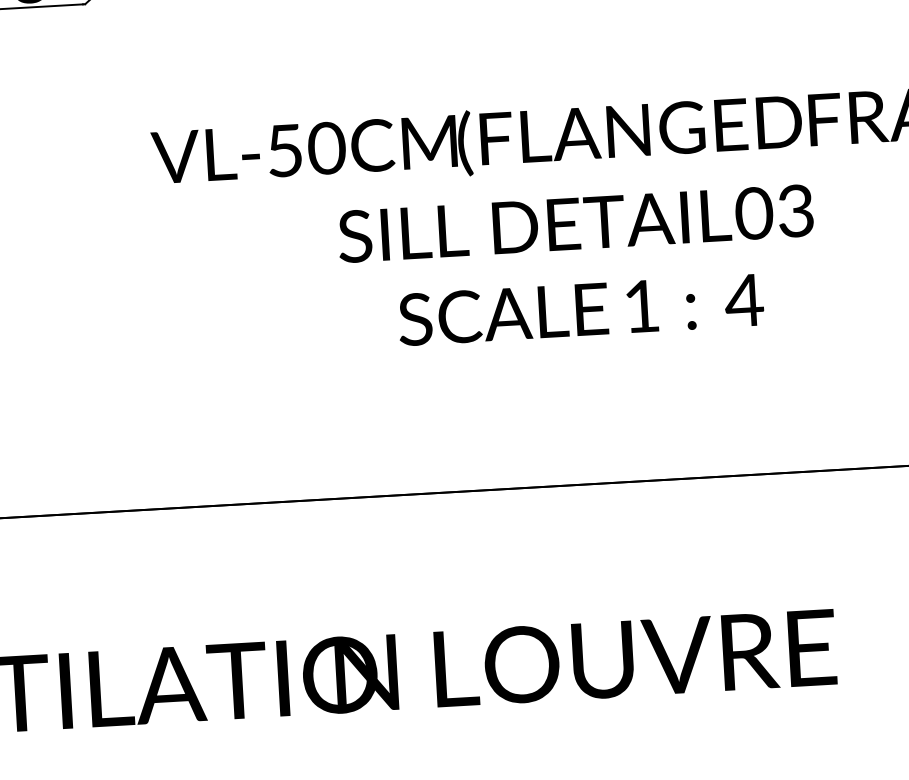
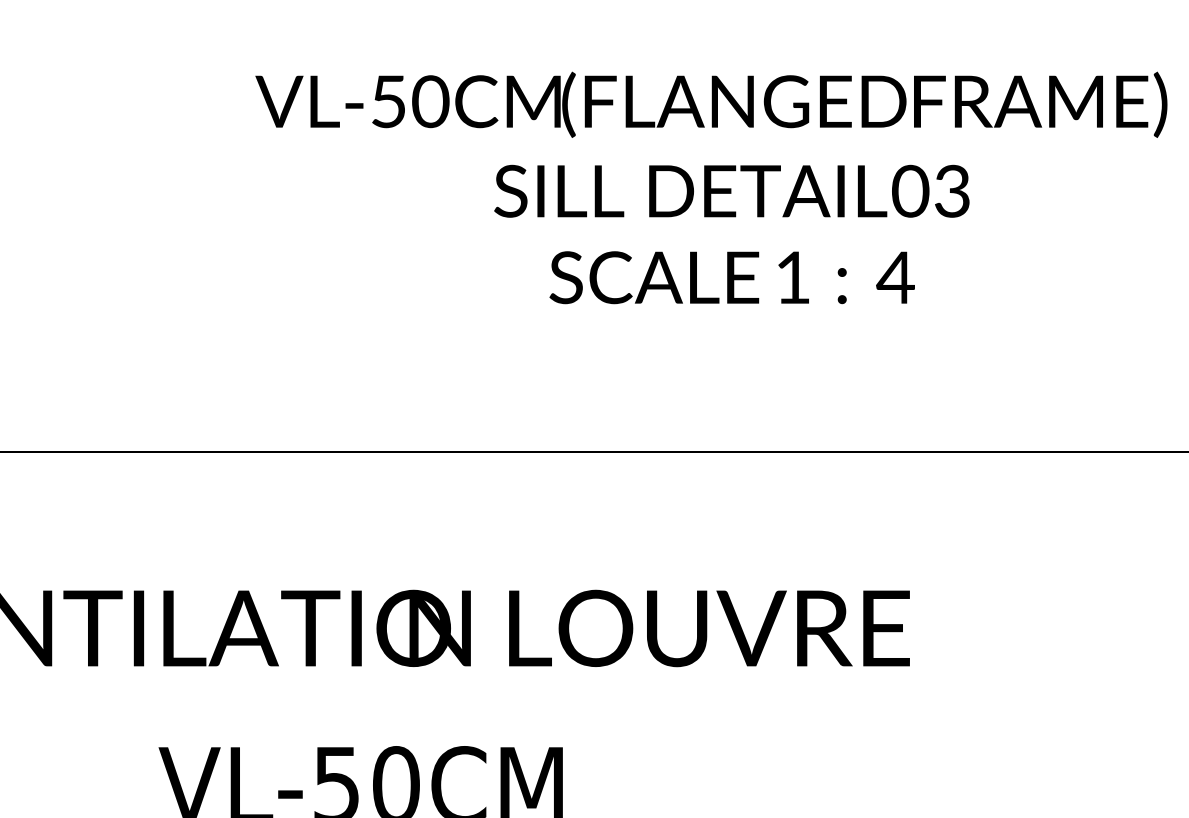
text: (577, 266) -> (731, 234), moved

